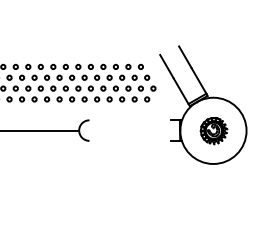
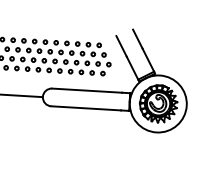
line: (129, 120) -> (86, 90), added
part: (213, 130) -> (158, 103), size x1.67
line: (129, 140) -> (85, 107), added

